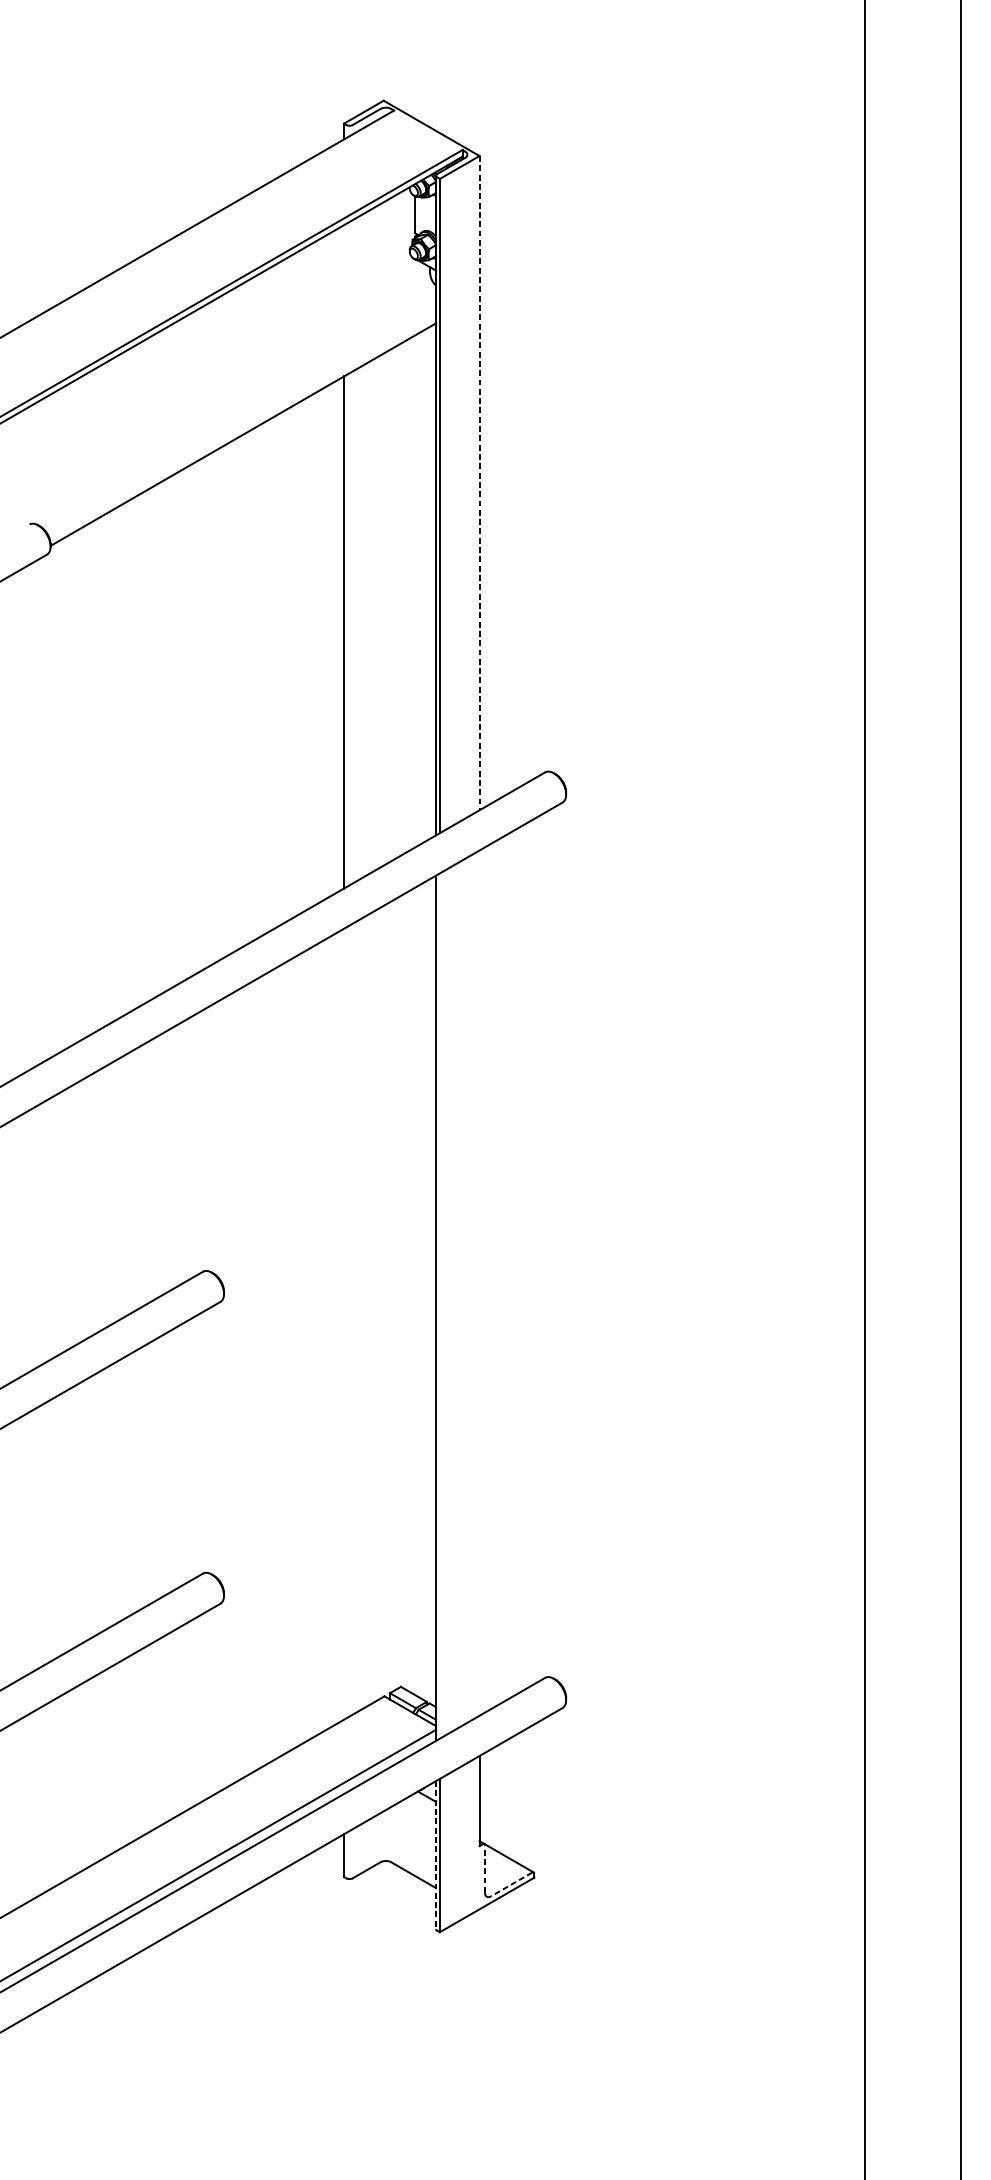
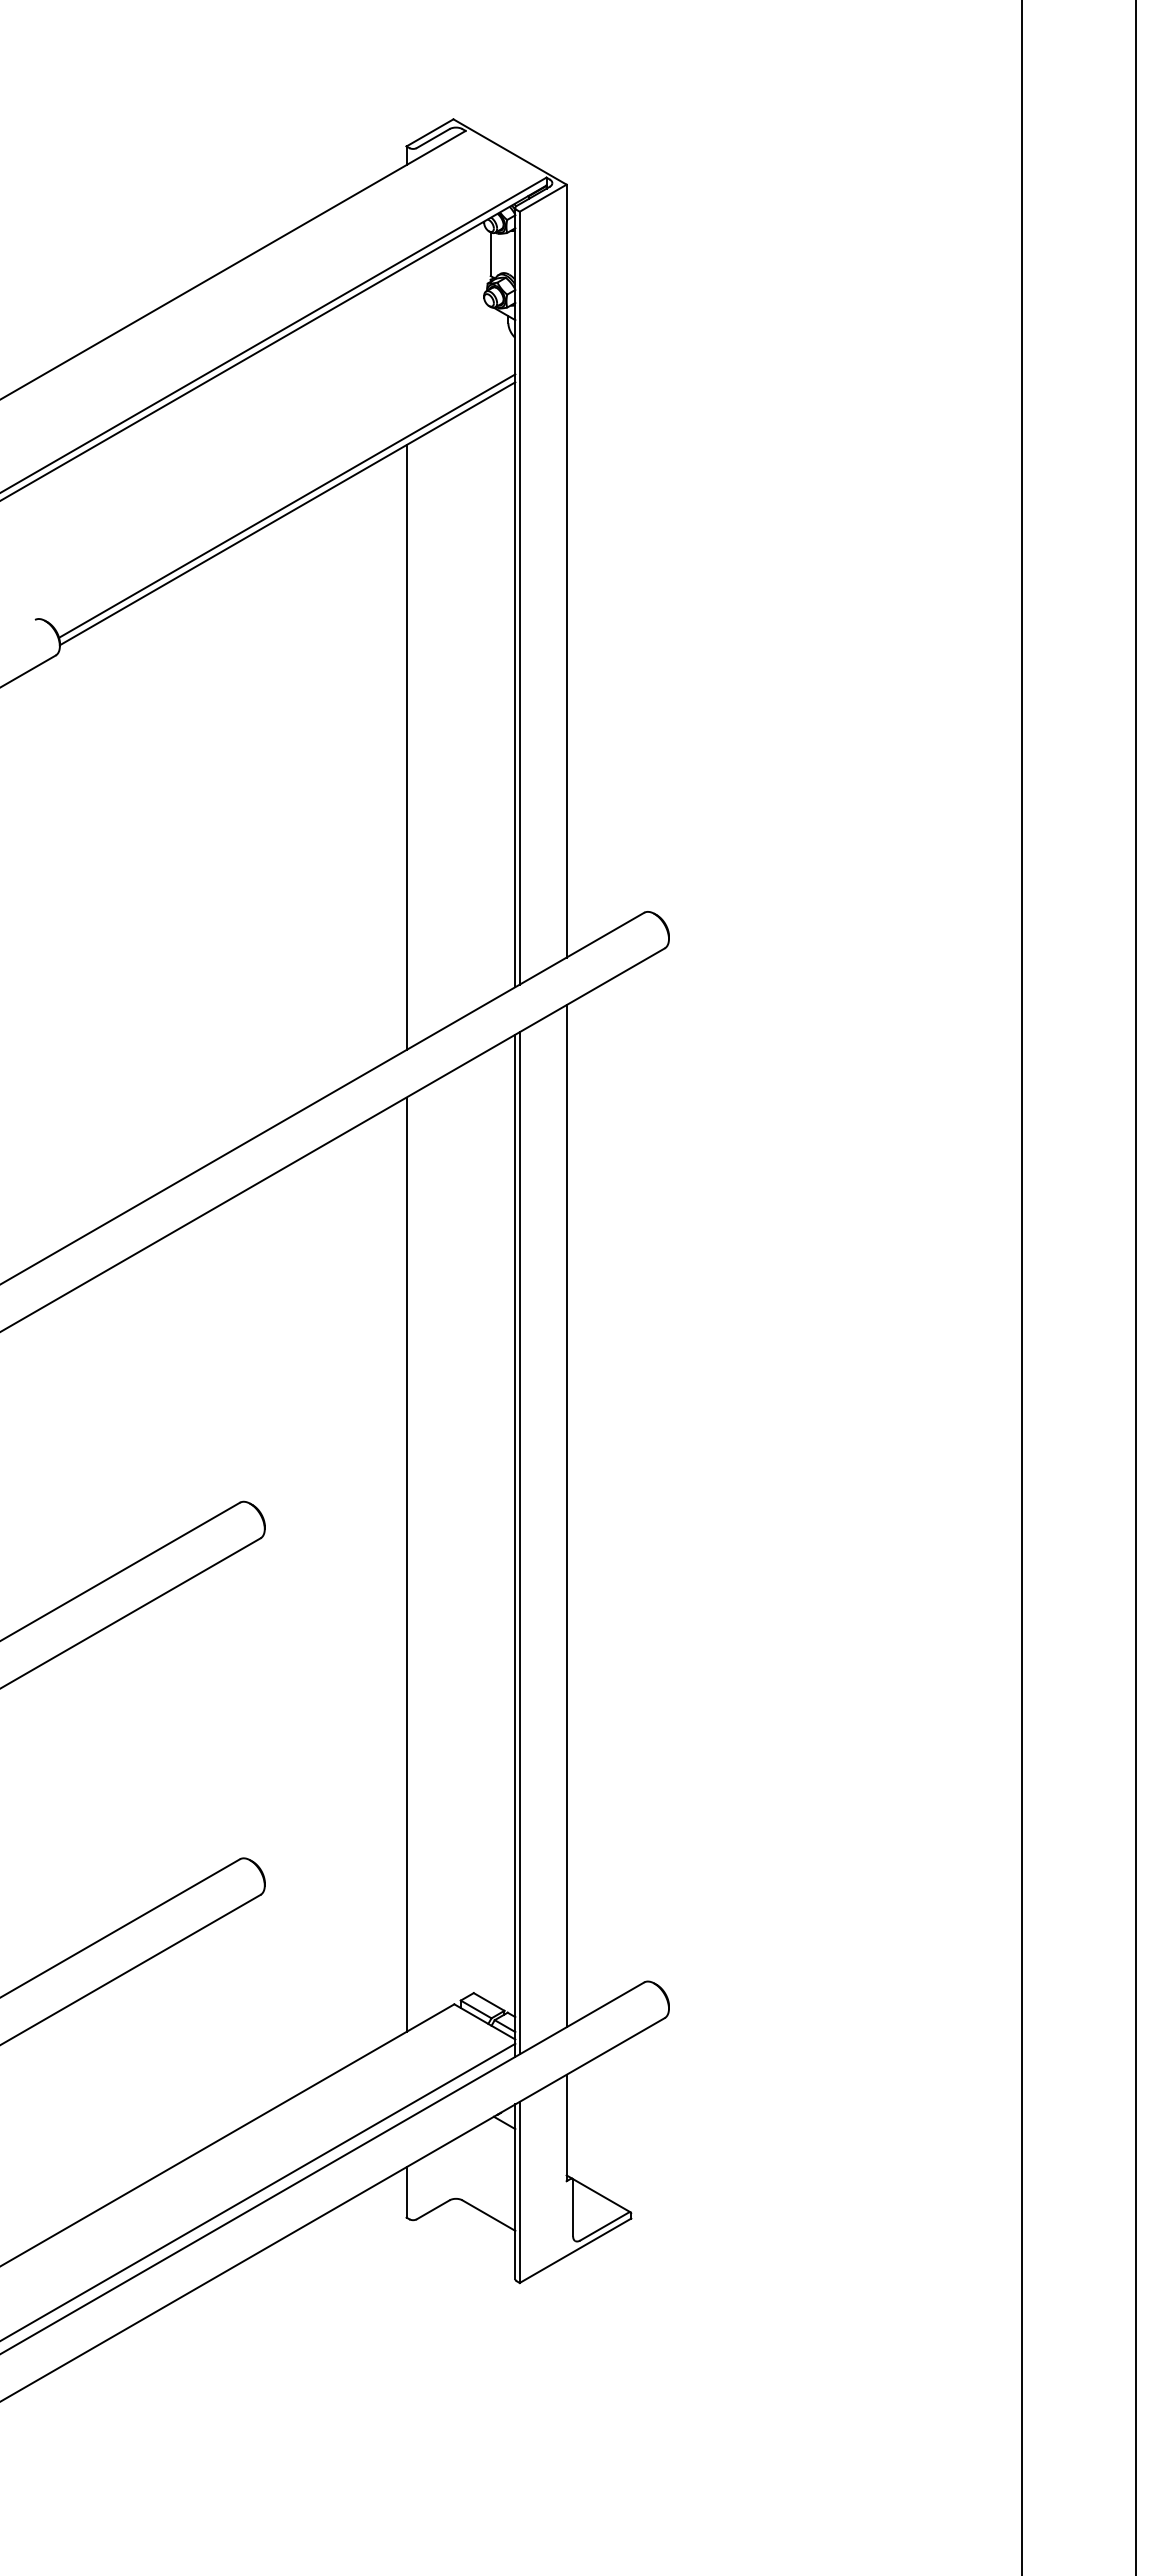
line: (243, 427) -> (287, 505), added
line: (479, 483) -> (566, 571), dashed -> solid
line: (479, 1283) -> (566, 1516), added
line: (439, 1306) -> (519, 1543), added
line: (343, 1324) -> (406, 1564), added
line: (436, 1855) -> (515, 2192), dashed -> solid
line: (485, 1868) -> (573, 2207), dashed -> solid
line: (511, 1884) -> (604, 2226), dashed -> solid

